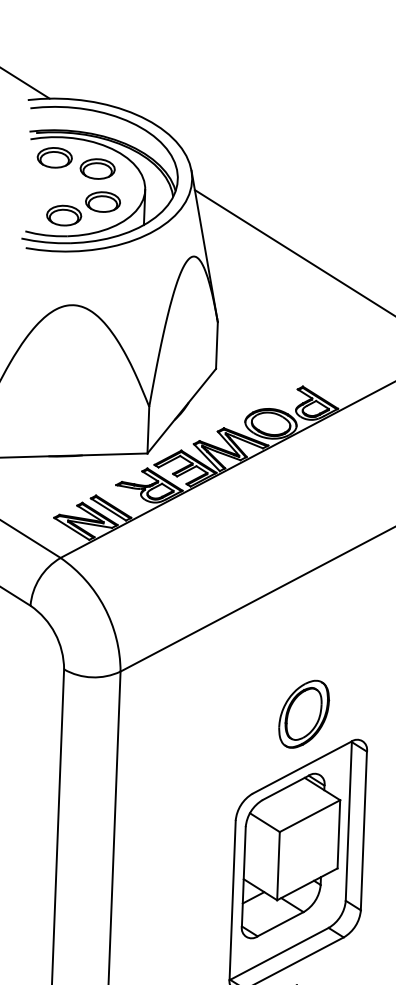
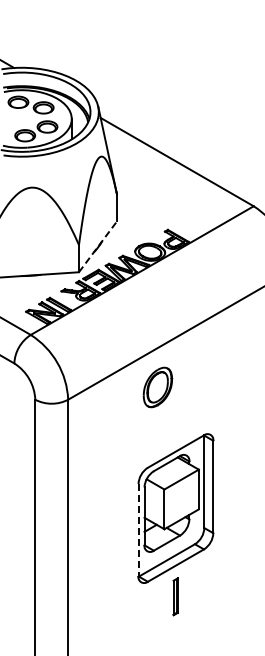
line: (180, 410) -> (97, 246), solid -> dashed
part: (303, 714) -> (157, 387), moved
line: (232, 900) -> (138, 530), solid -> dashed

